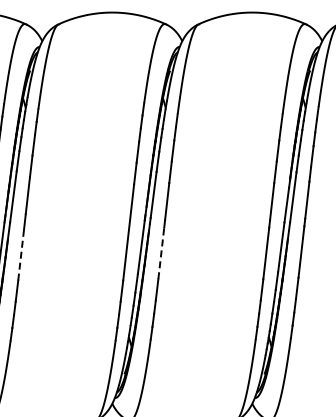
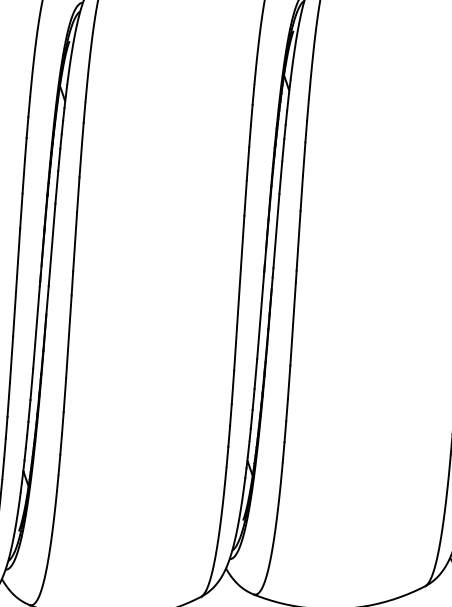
line: (161, 253) -> (293, 324), dashed -> solid
line: (21, 254) -> (69, 336), dashed -> solid

